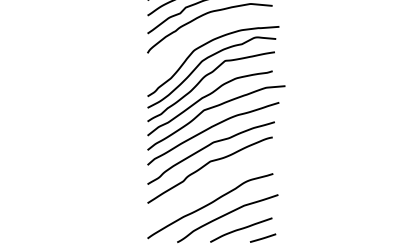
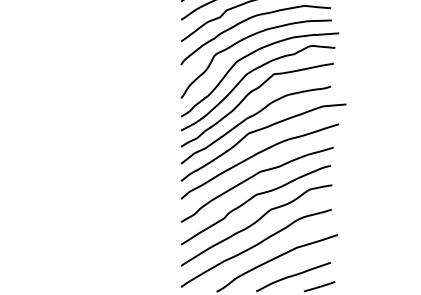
curve: (202, 31) -> (246, 38), added
curve: (210, 185) -> (256, 223), added

